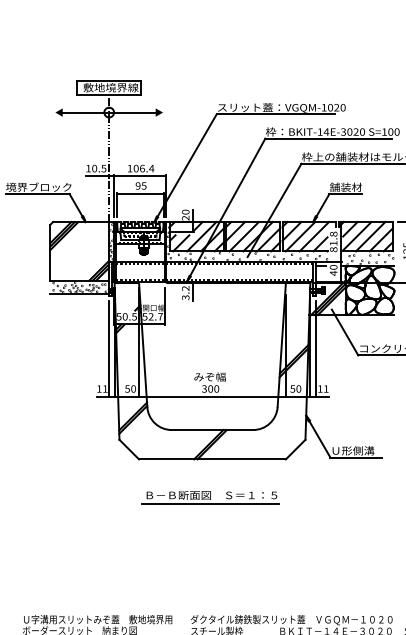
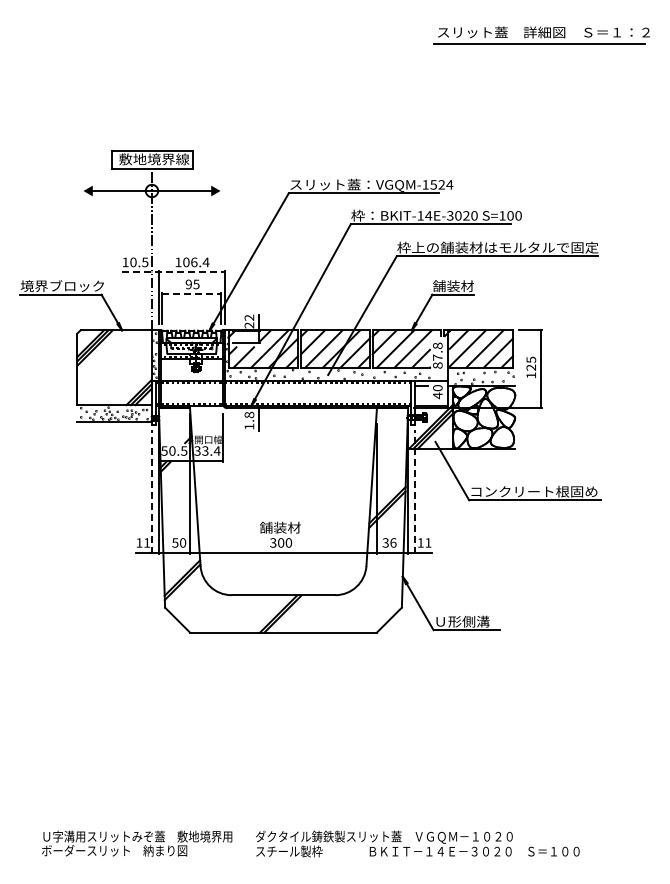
text: (336, 107) -> (441, 184), VGQM-1020 -> VGQM-1524
line: (126, 176) -> (174, 272), solid -> dashed
line: (140, 193) -> (191, 294), solid -> dashed
text: (185, 211) -> (249, 317), 20 -> 22
text: (333, 243) -> (437, 357), 81.8 -> 87.8
text: (185, 292) -> (249, 420), 3.2 -> 1.8
text: (152, 316) -> (207, 450), 52.7 -> 33.4
line: (109, 348) -> (152, 491), solid -> dashed
line: (315, 348) -> (414, 491), solid -> dashed
text: (210, 376) -> (280, 527), みぞ幅 -> 舗装材
text: (295, 388) -> (389, 542), 50 -> 36
part: (210, 497) -> (280, 680), removed

